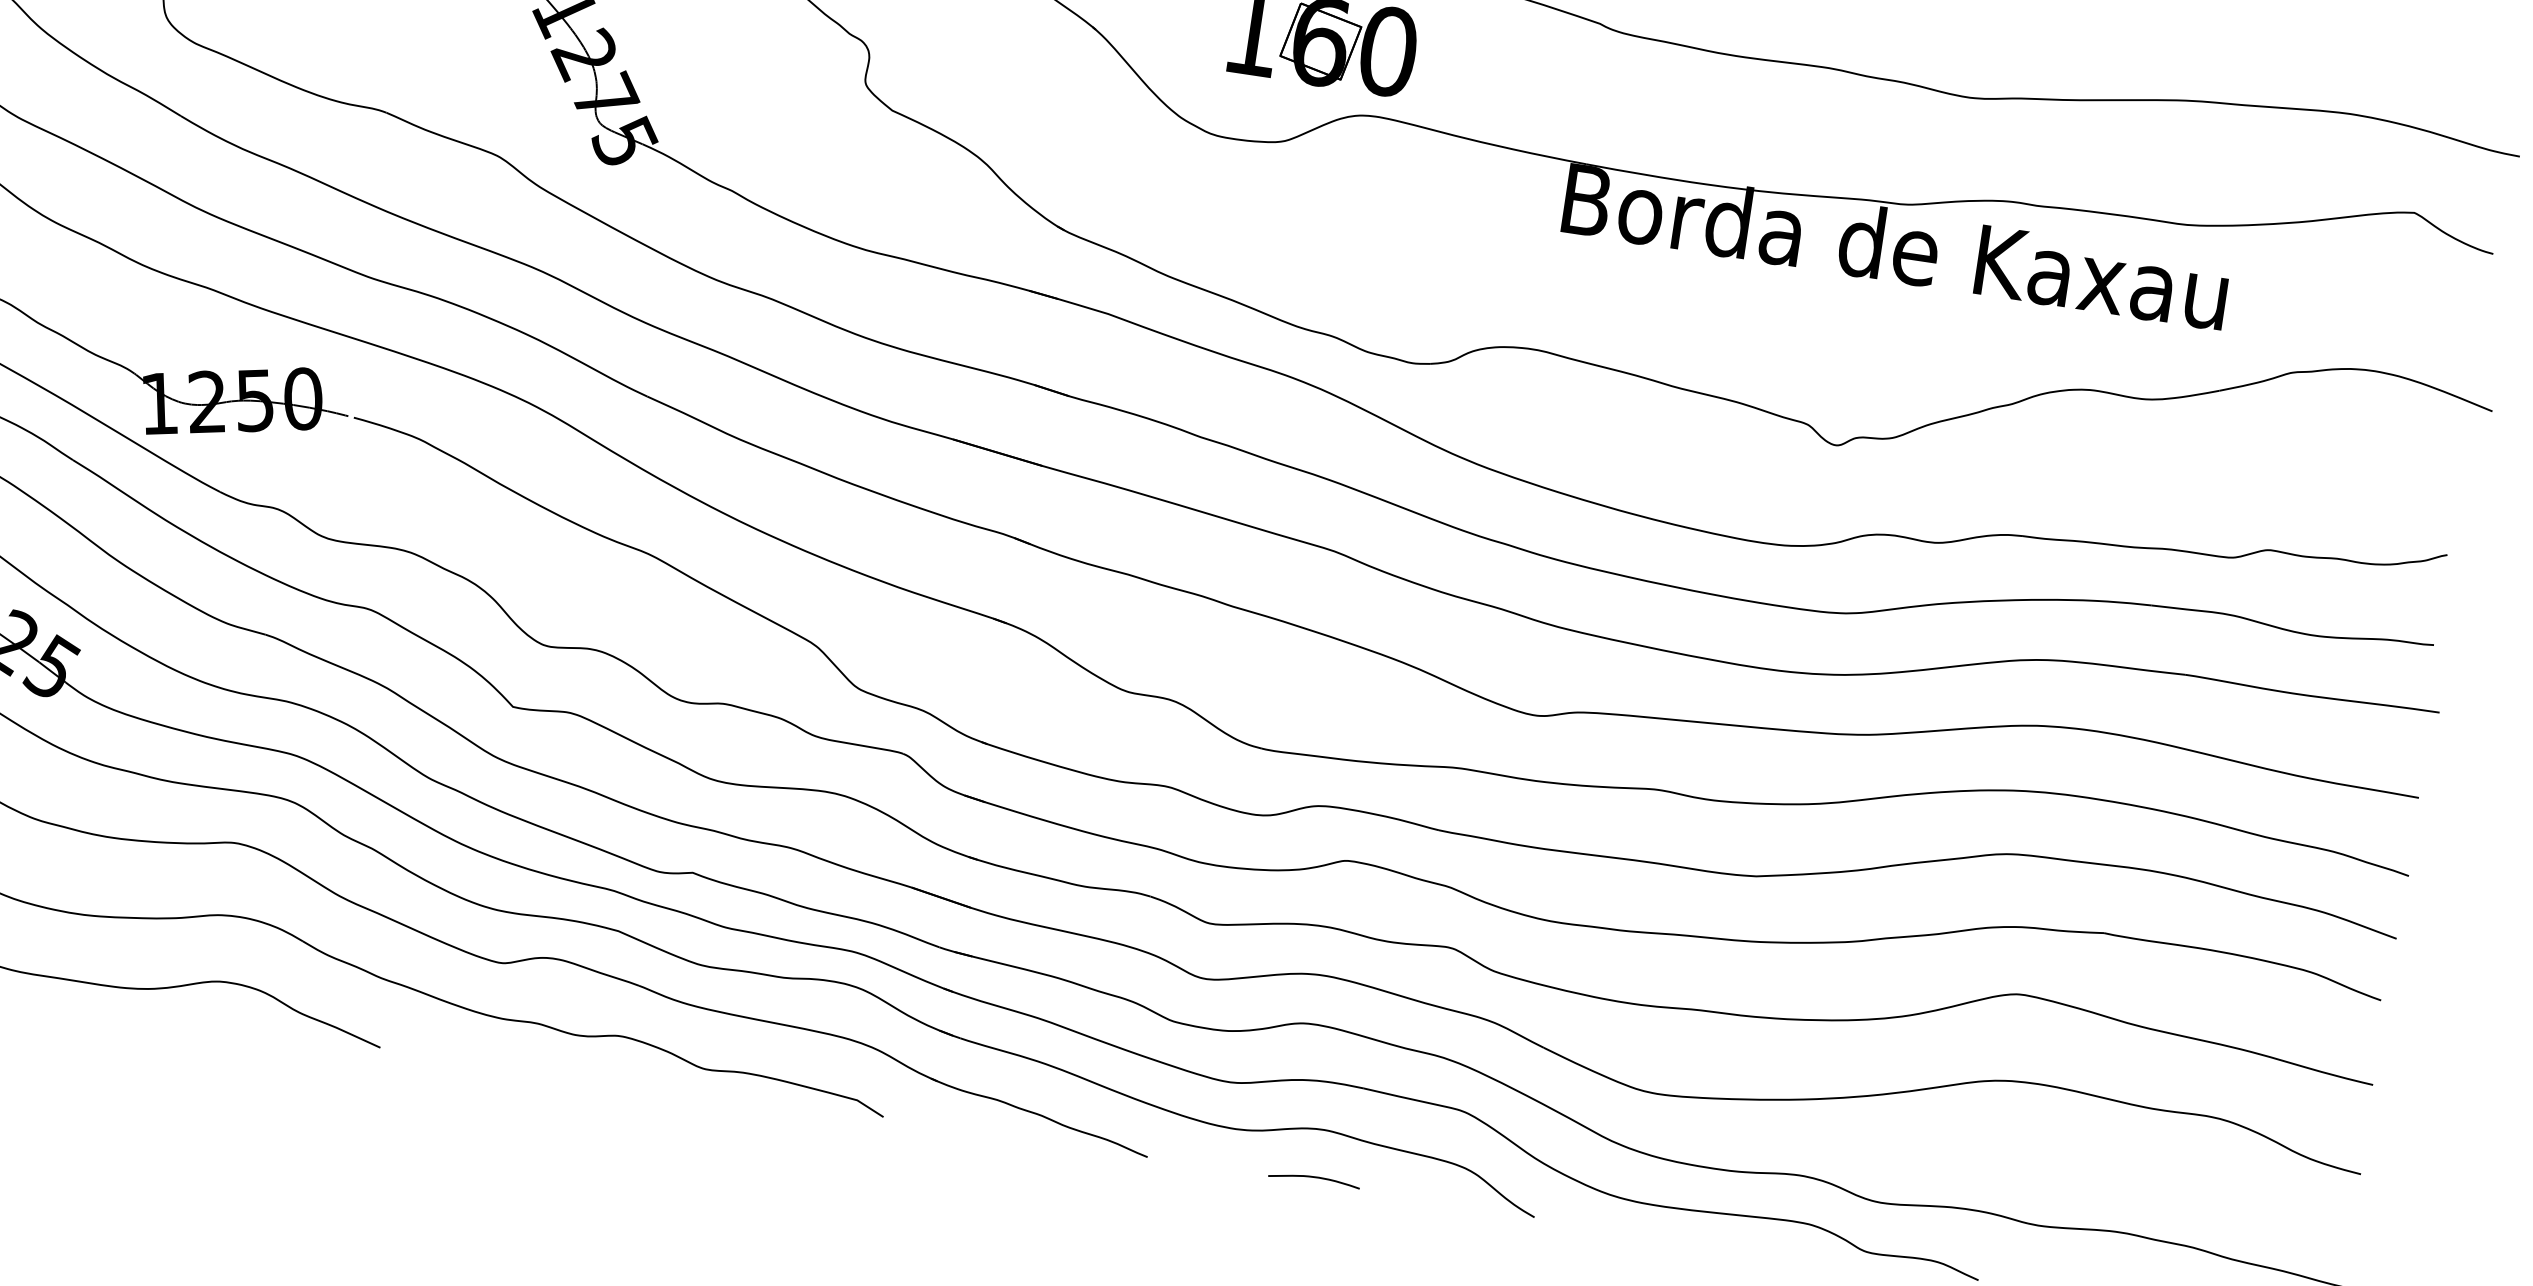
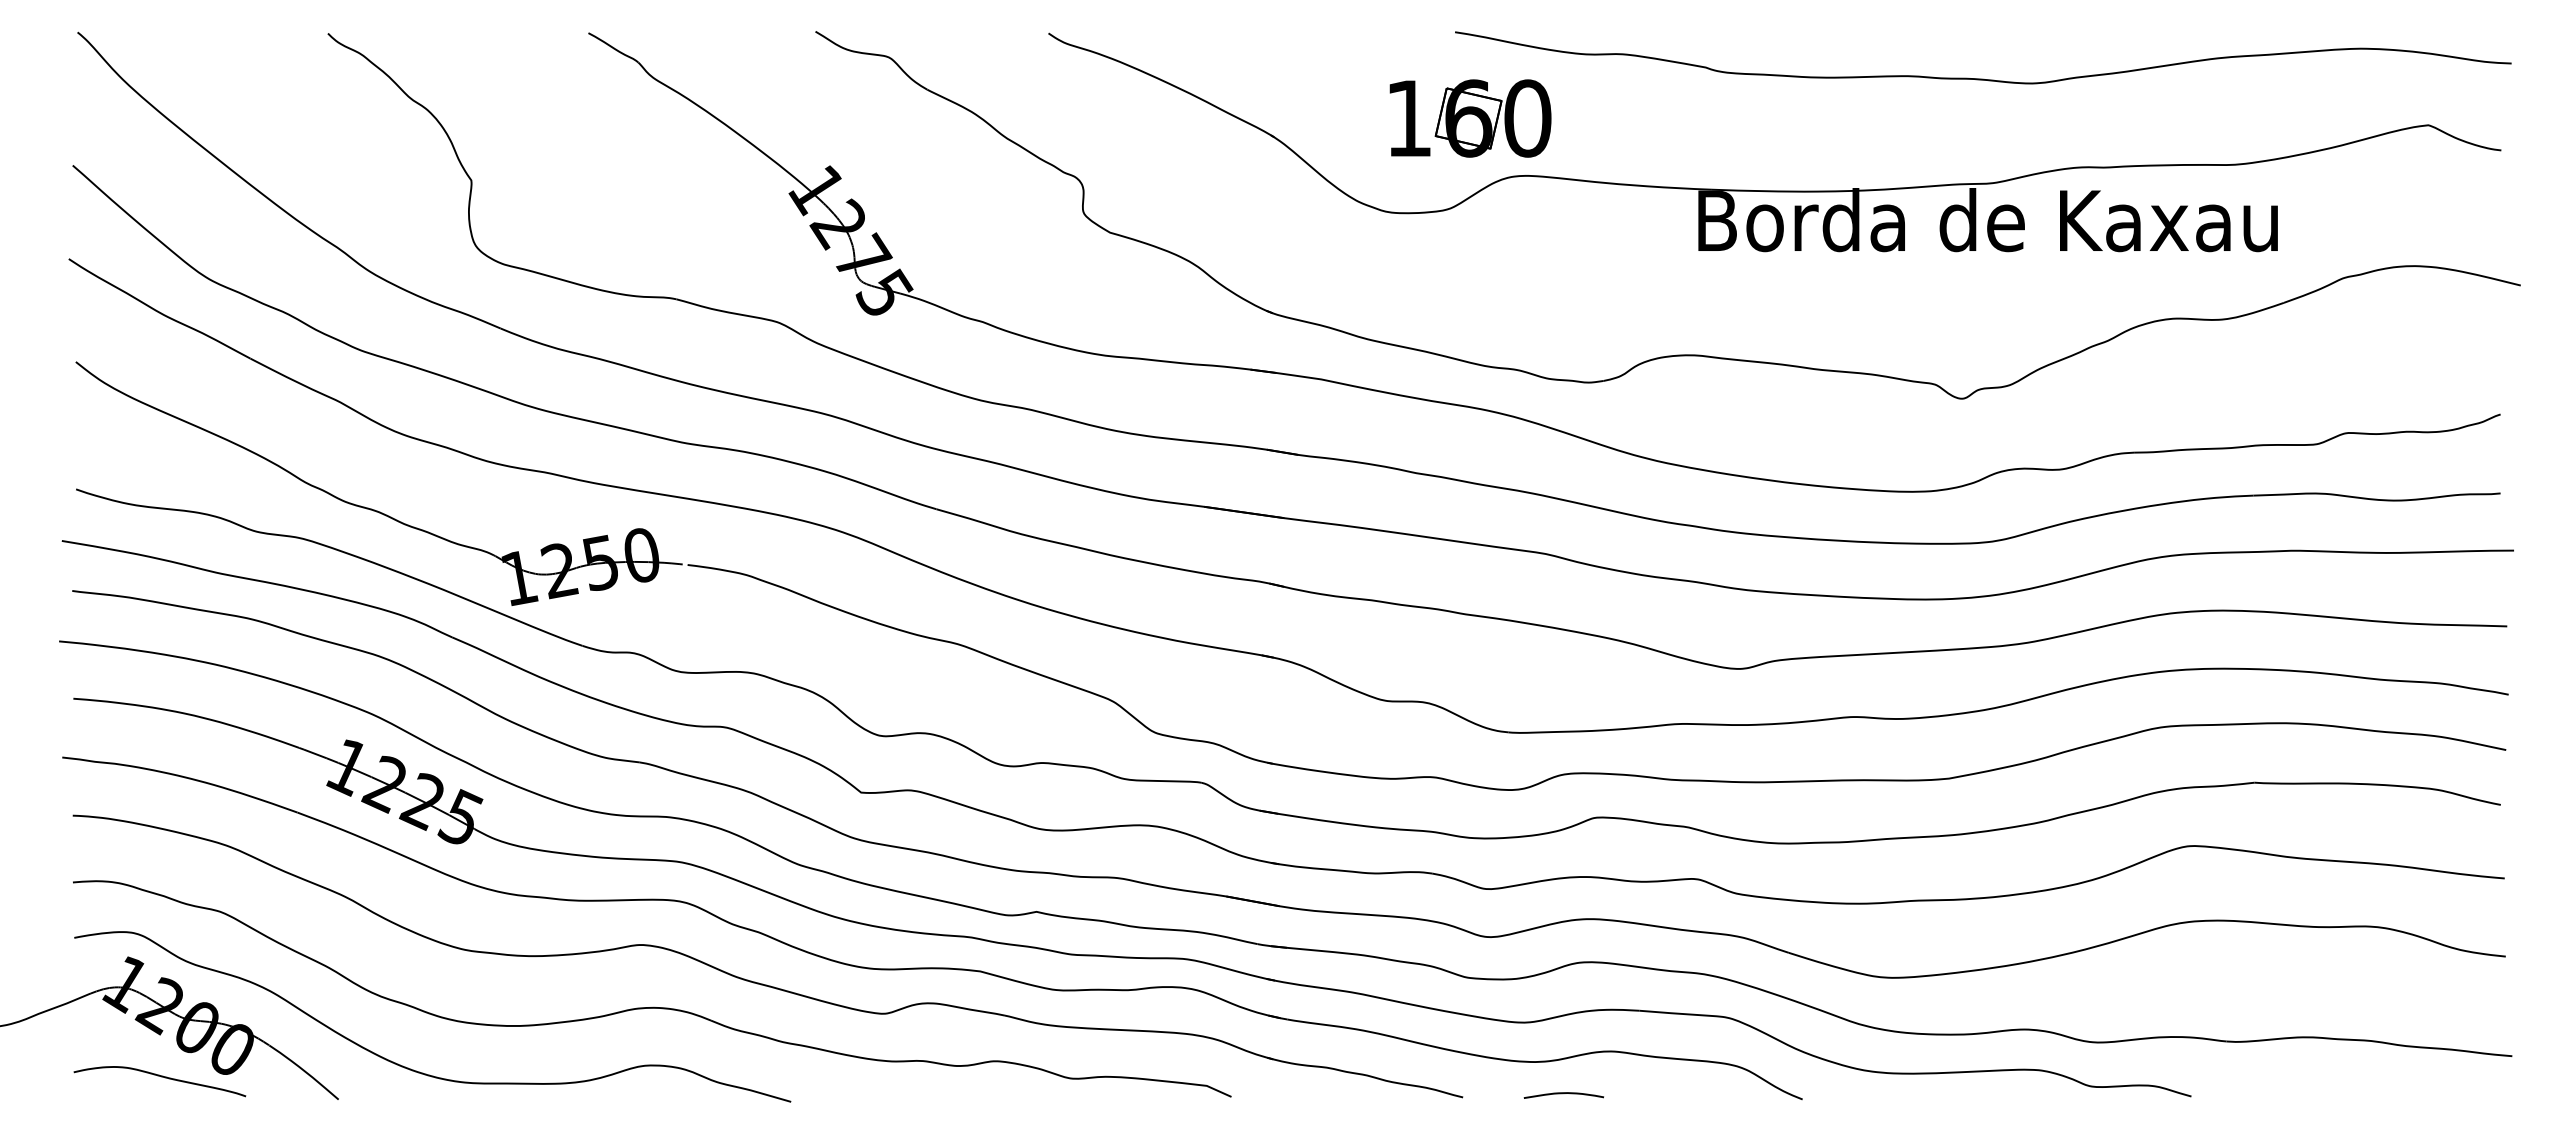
curve: (1313, 1178) -> (1563, 1094), moved

